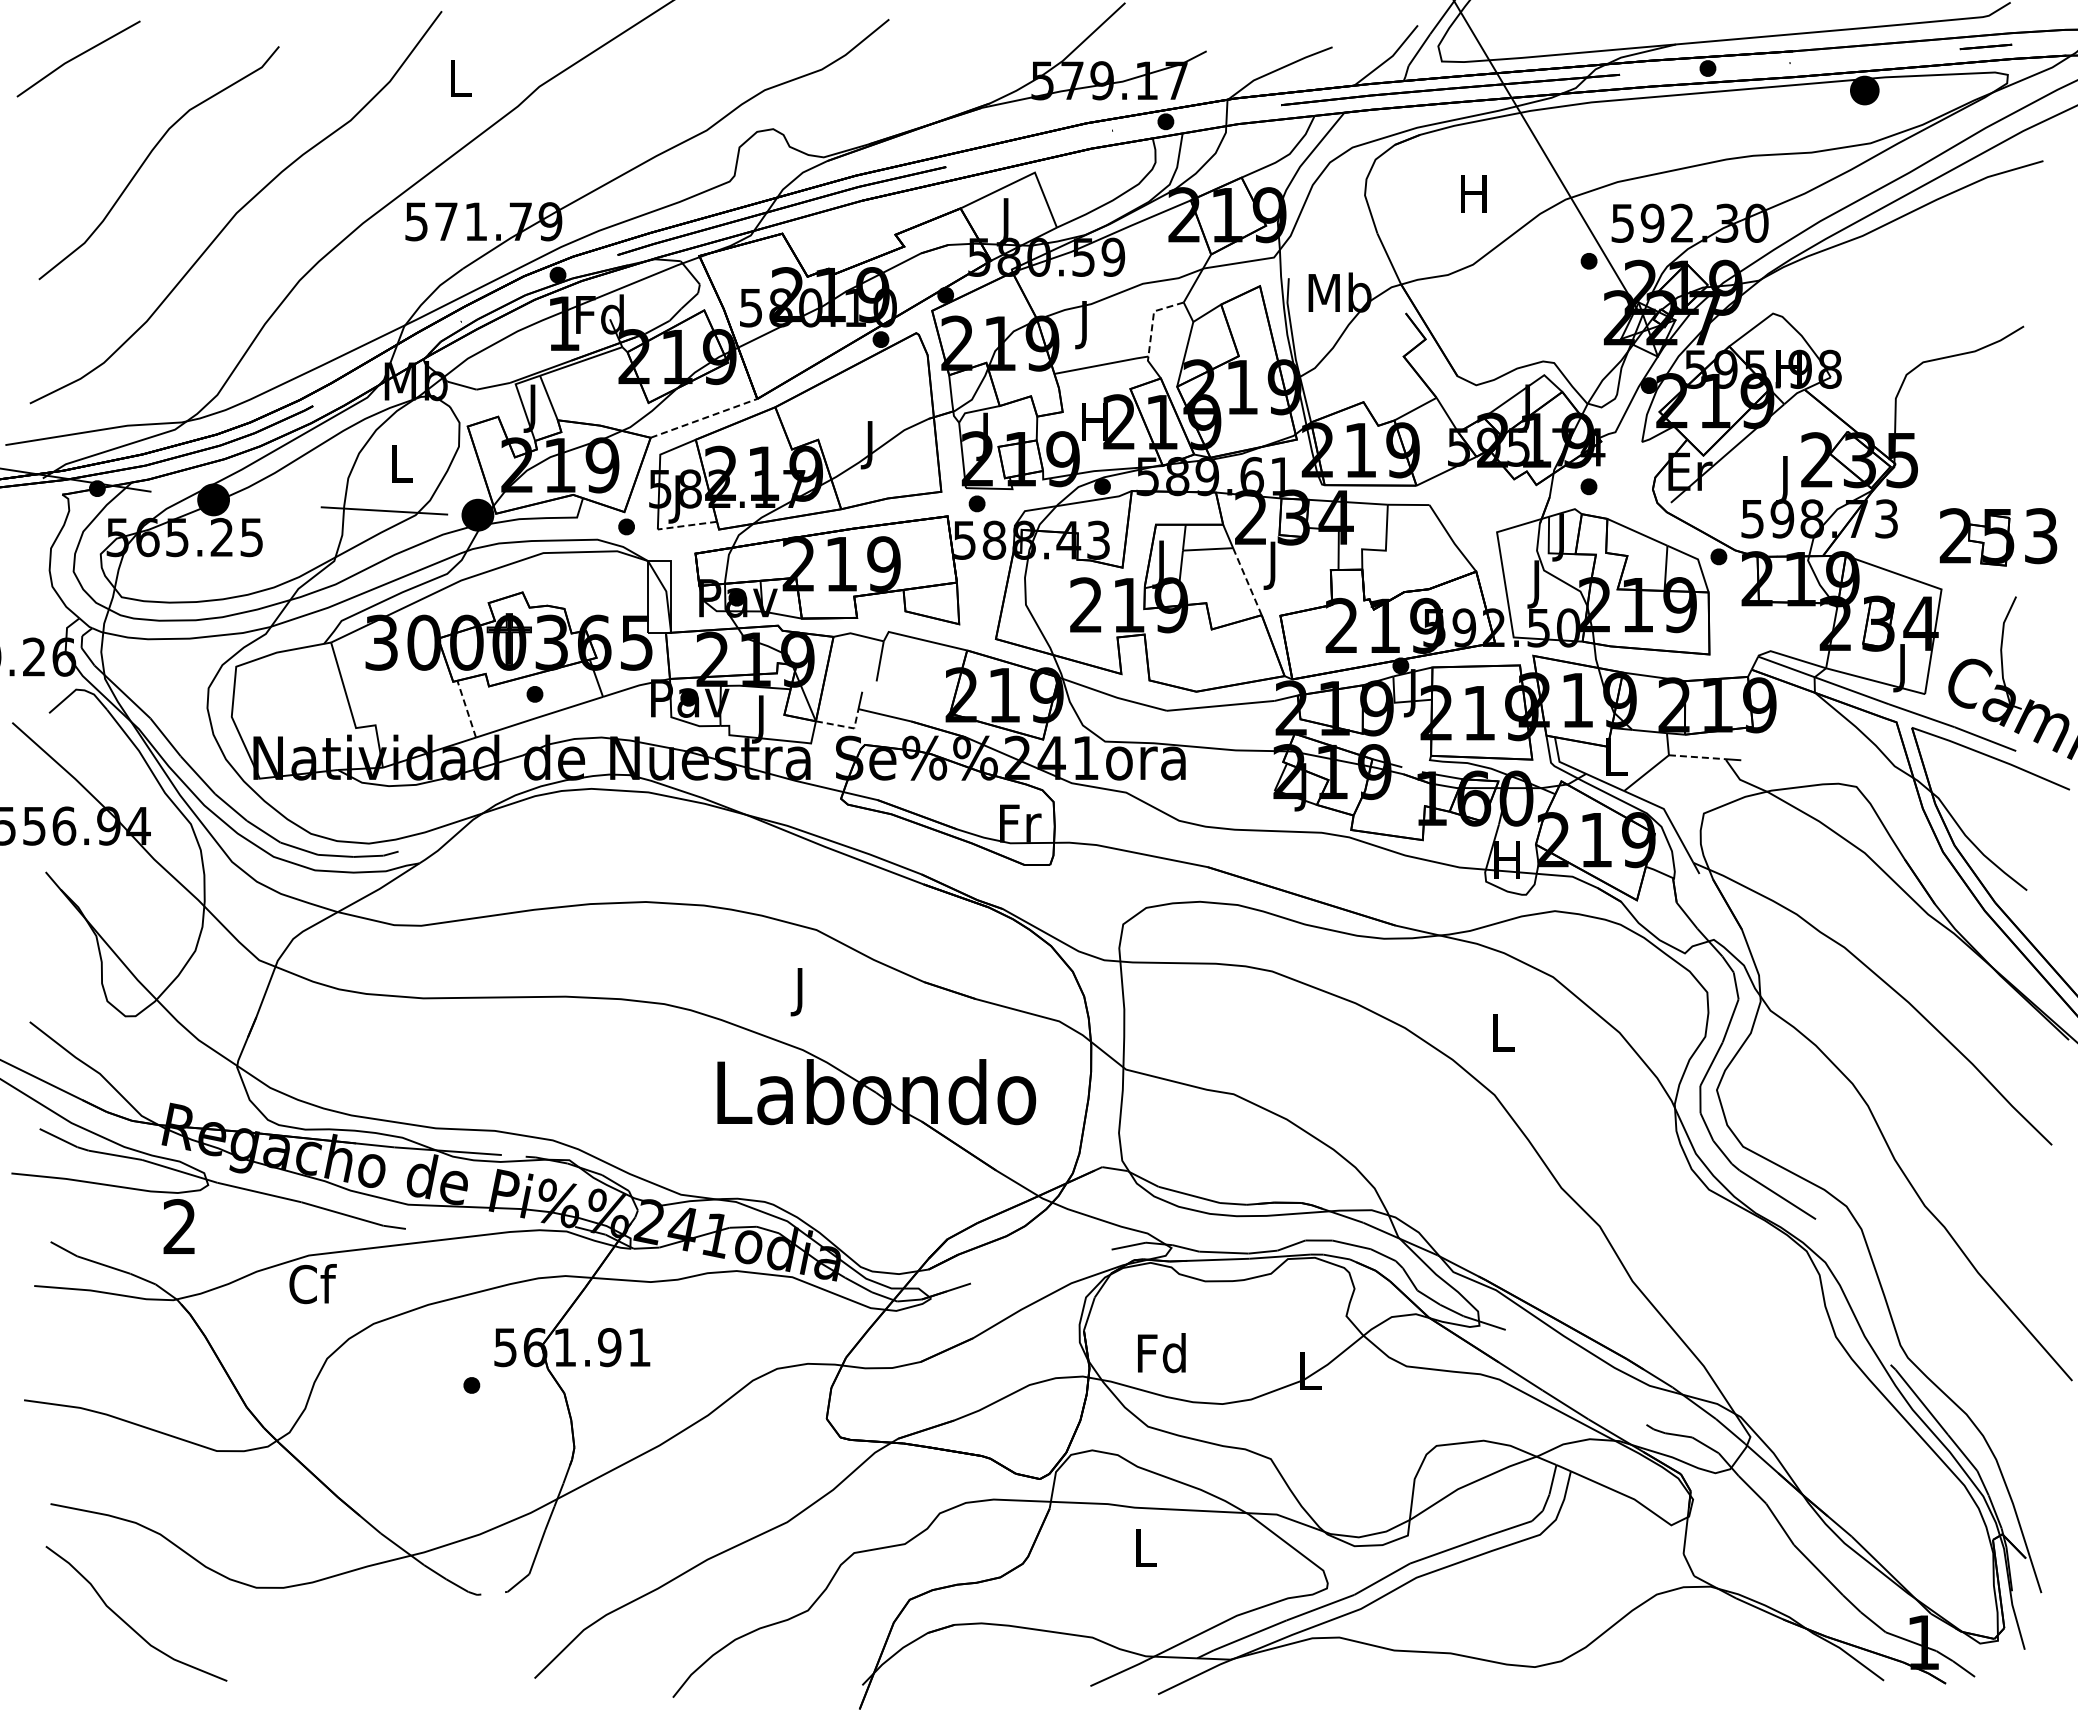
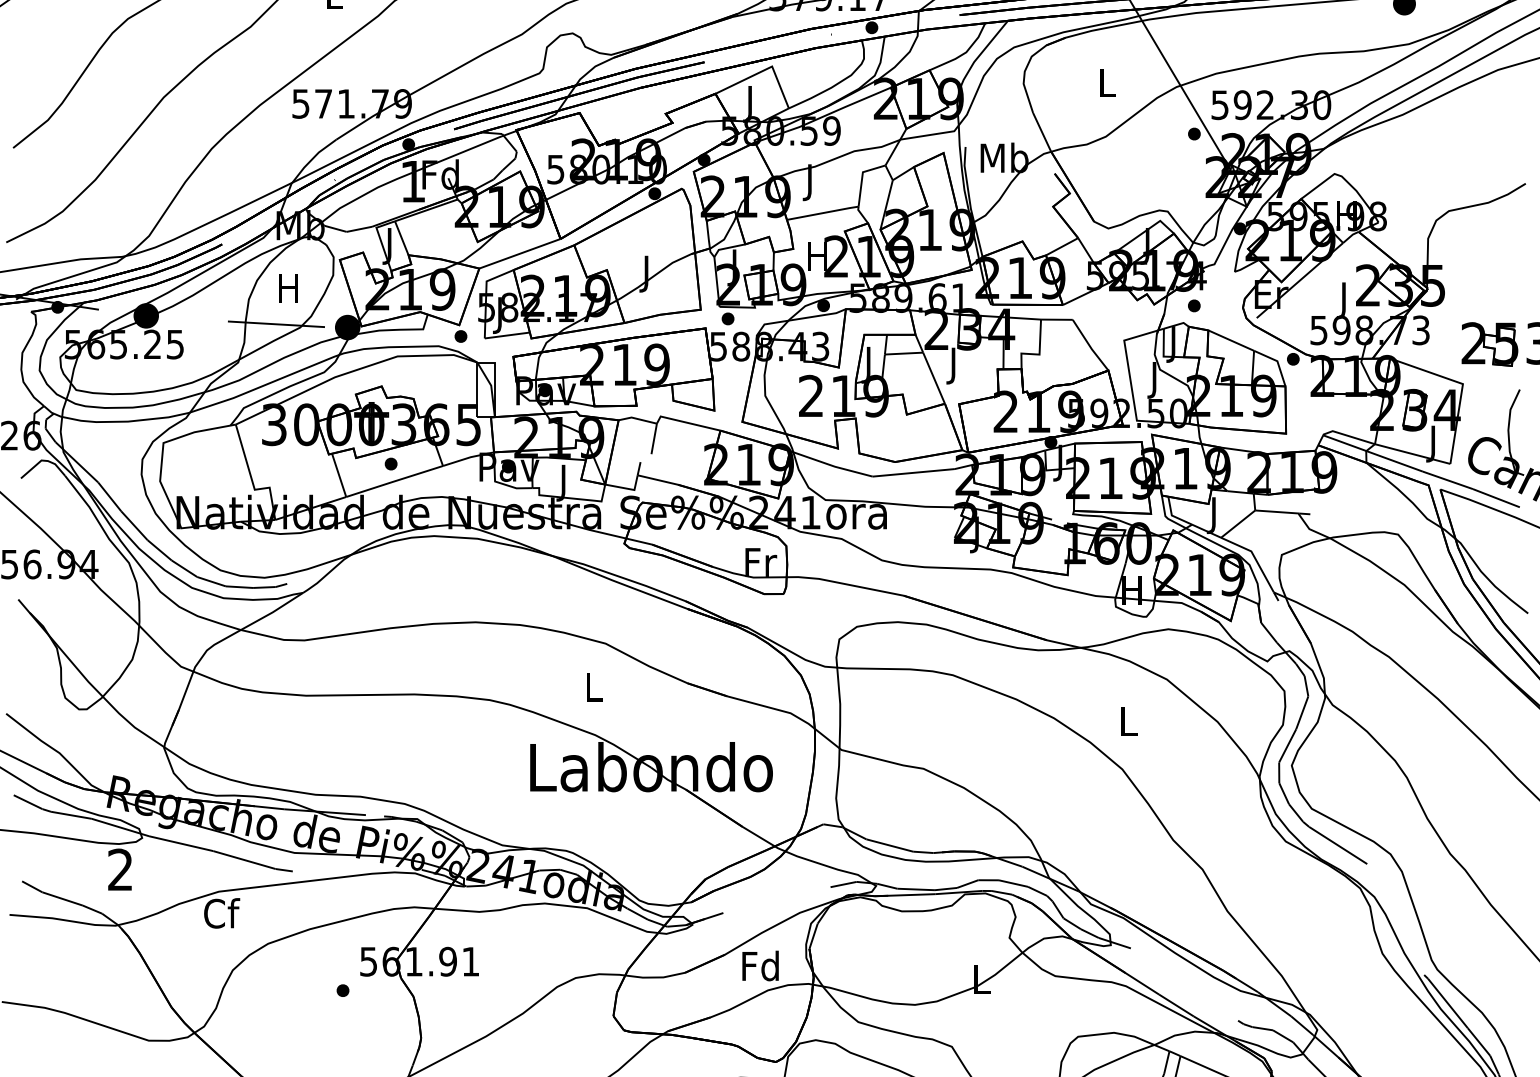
text: (1473, 193) -> (1106, 82), H -> L
line: (1153, 318) -> (862, 177), dashed -> solid
line: (704, 418) -> (520, 253), dashed -> solid
text: (399, 463) -> (287, 288), L -> H
line: (687, 525) -> (507, 335), dashed -> solid
line: (1247, 582) -> (934, 378), dashed -> solid
line: (466, 709) -> (338, 475), dashed -> solid
line: (845, 726) -> (627, 488), dashed -> solid
line: (1698, 757) -> (1277, 512), dashed -> solid
text: (1616, 762) -> (1215, 515), L -> J
text: (801, 992) -> (594, 691), J -> L
text: (1161, 1353) -> (760, 966), moved

